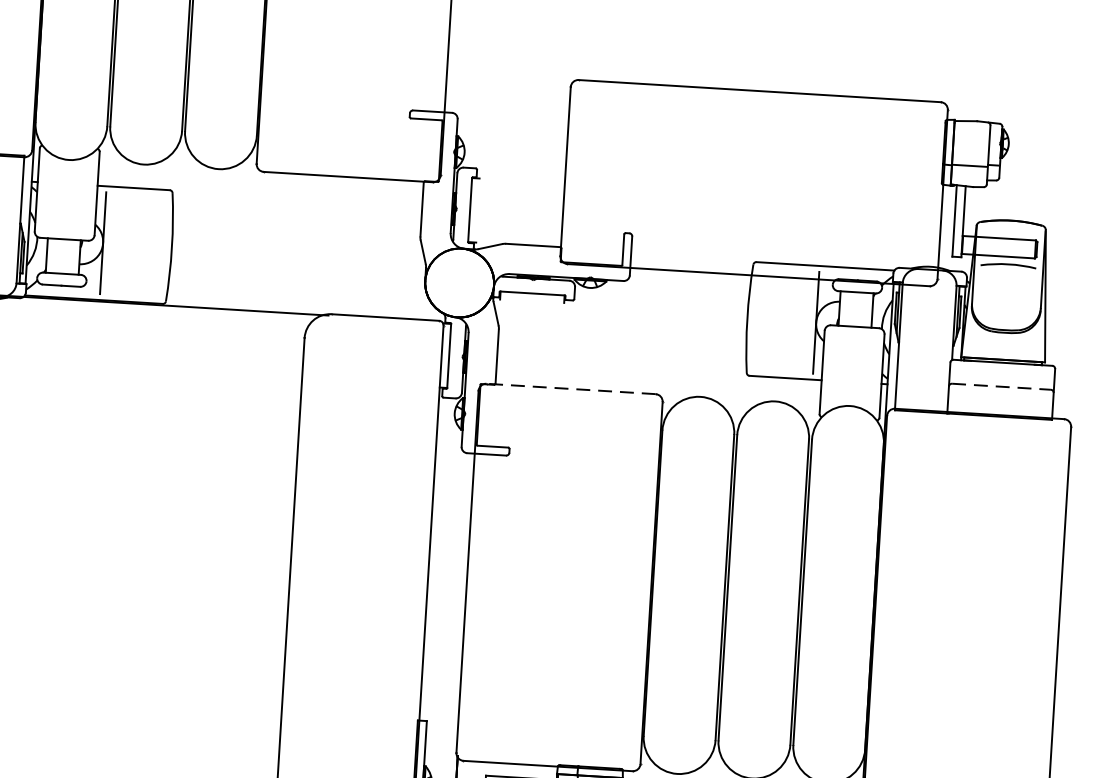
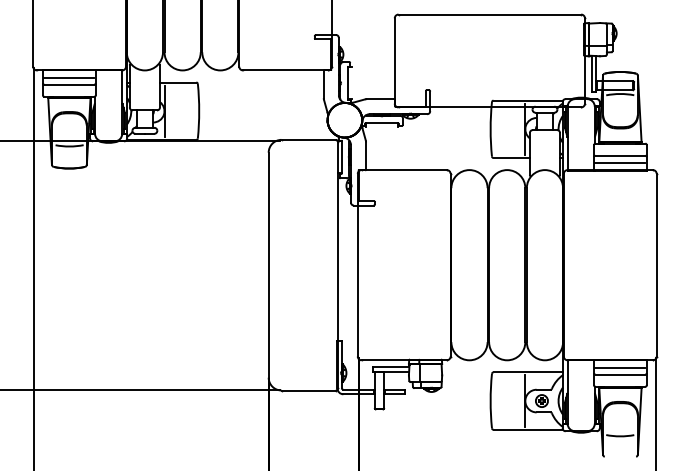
line: (1001, 386) -> (620, 155), dashed -> solid
line: (571, 389) -> (404, 170), dashed -> solid
line: (1000, 400) -> (620, 162), added

